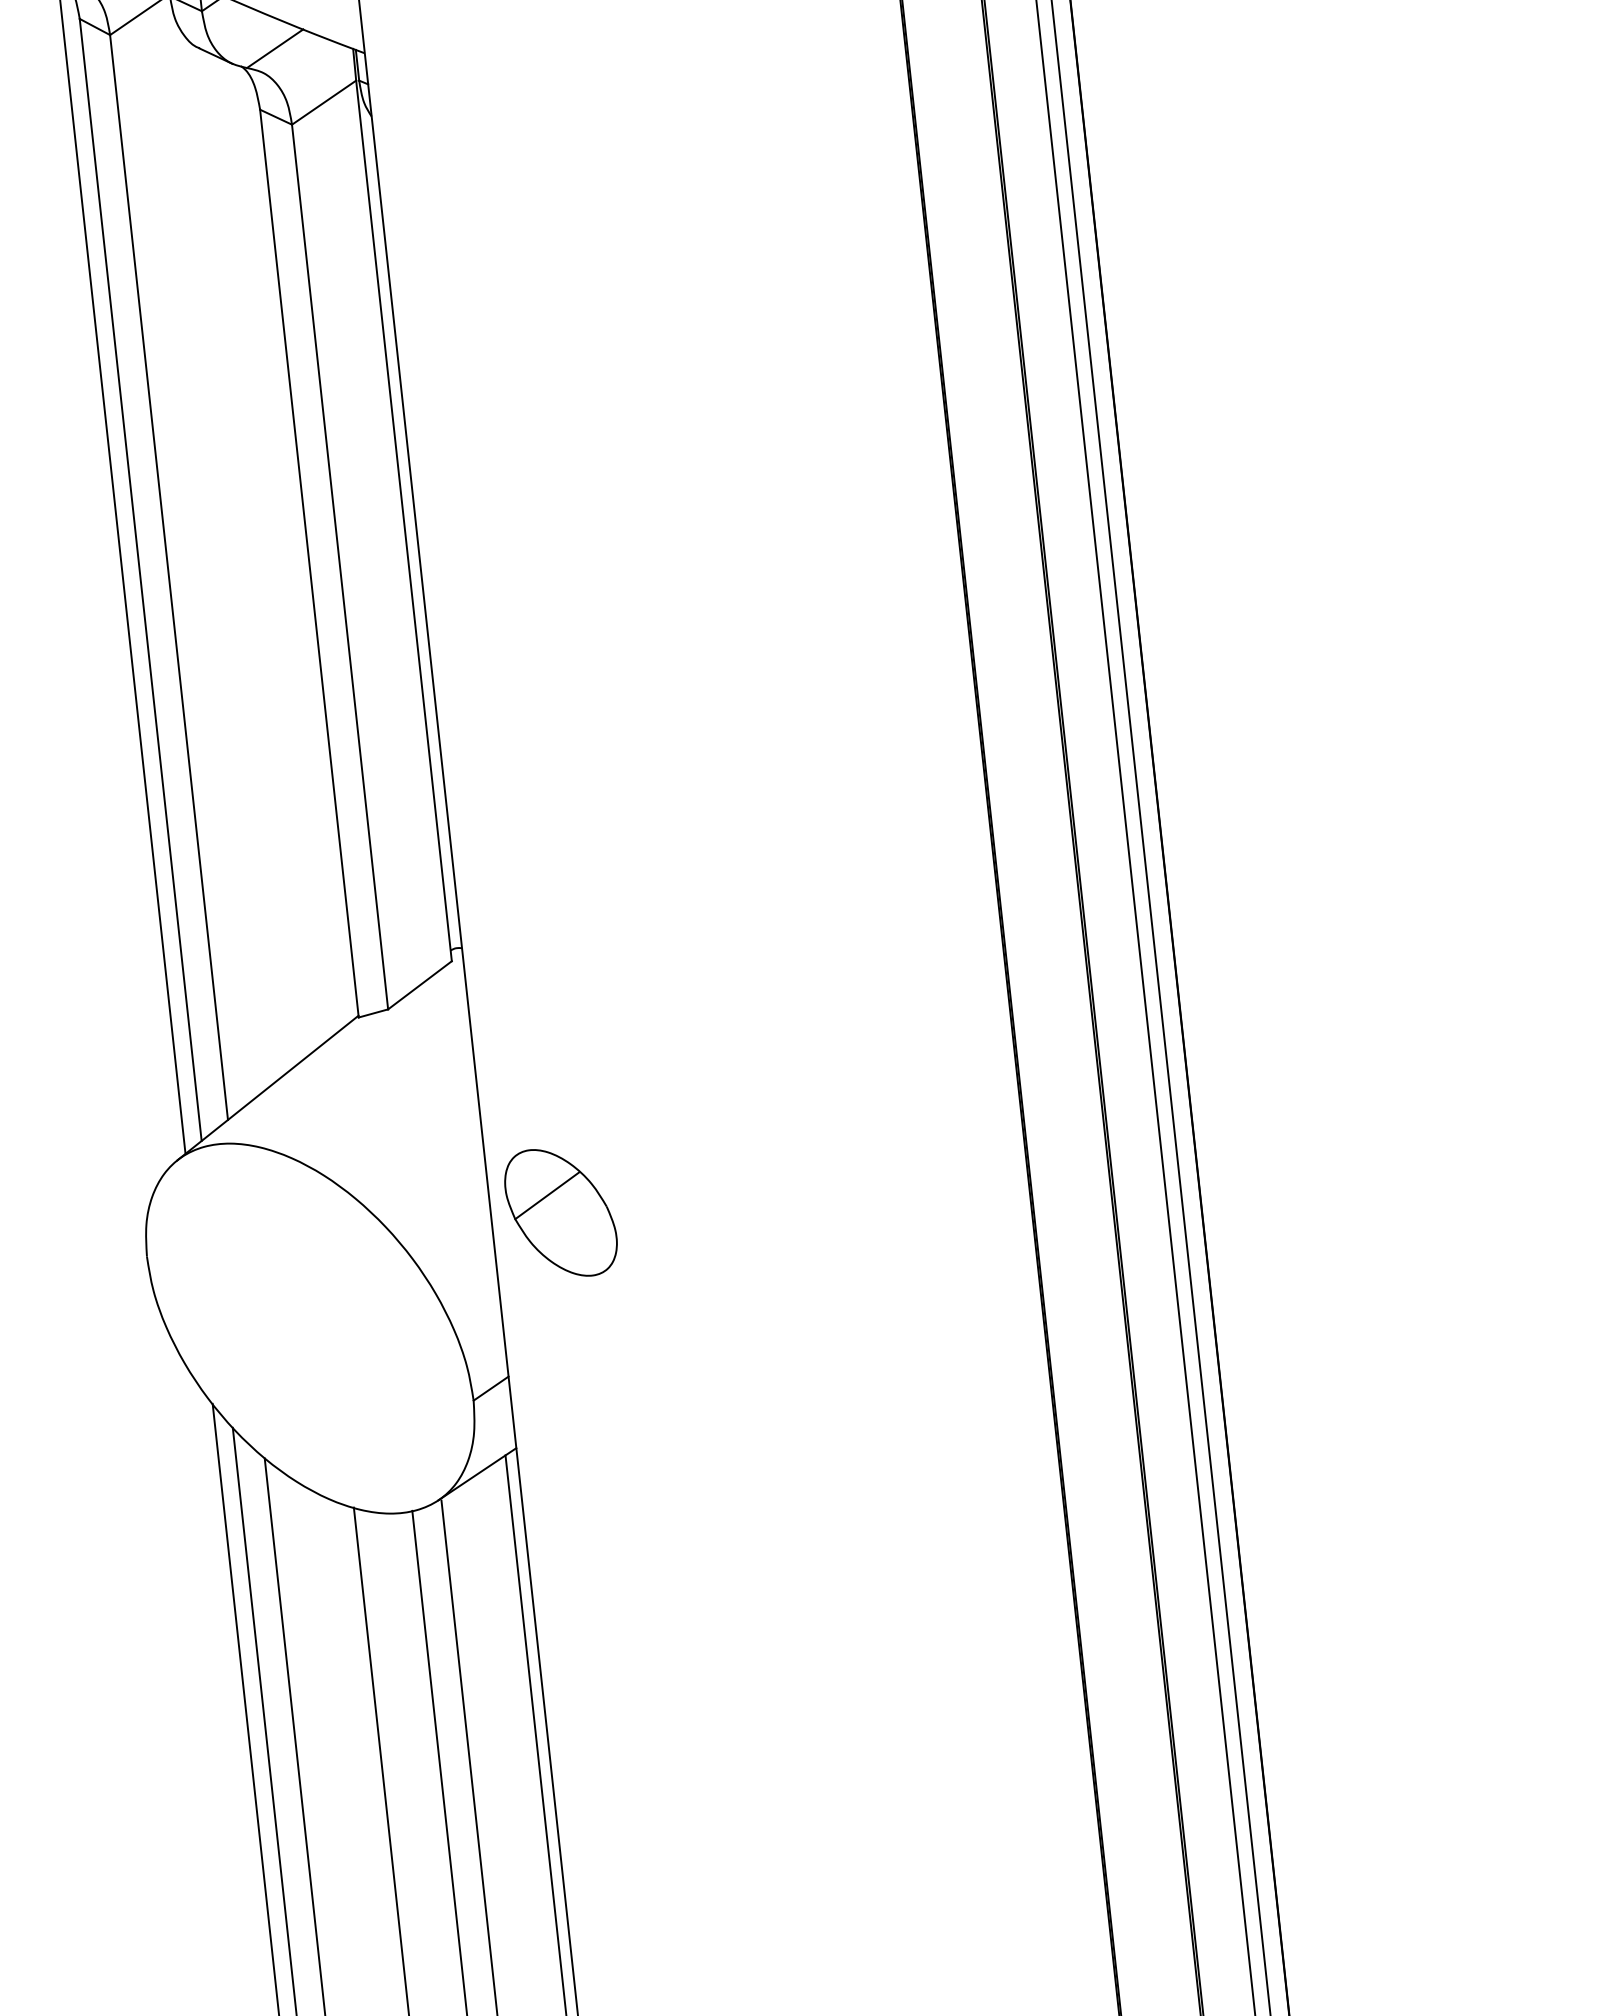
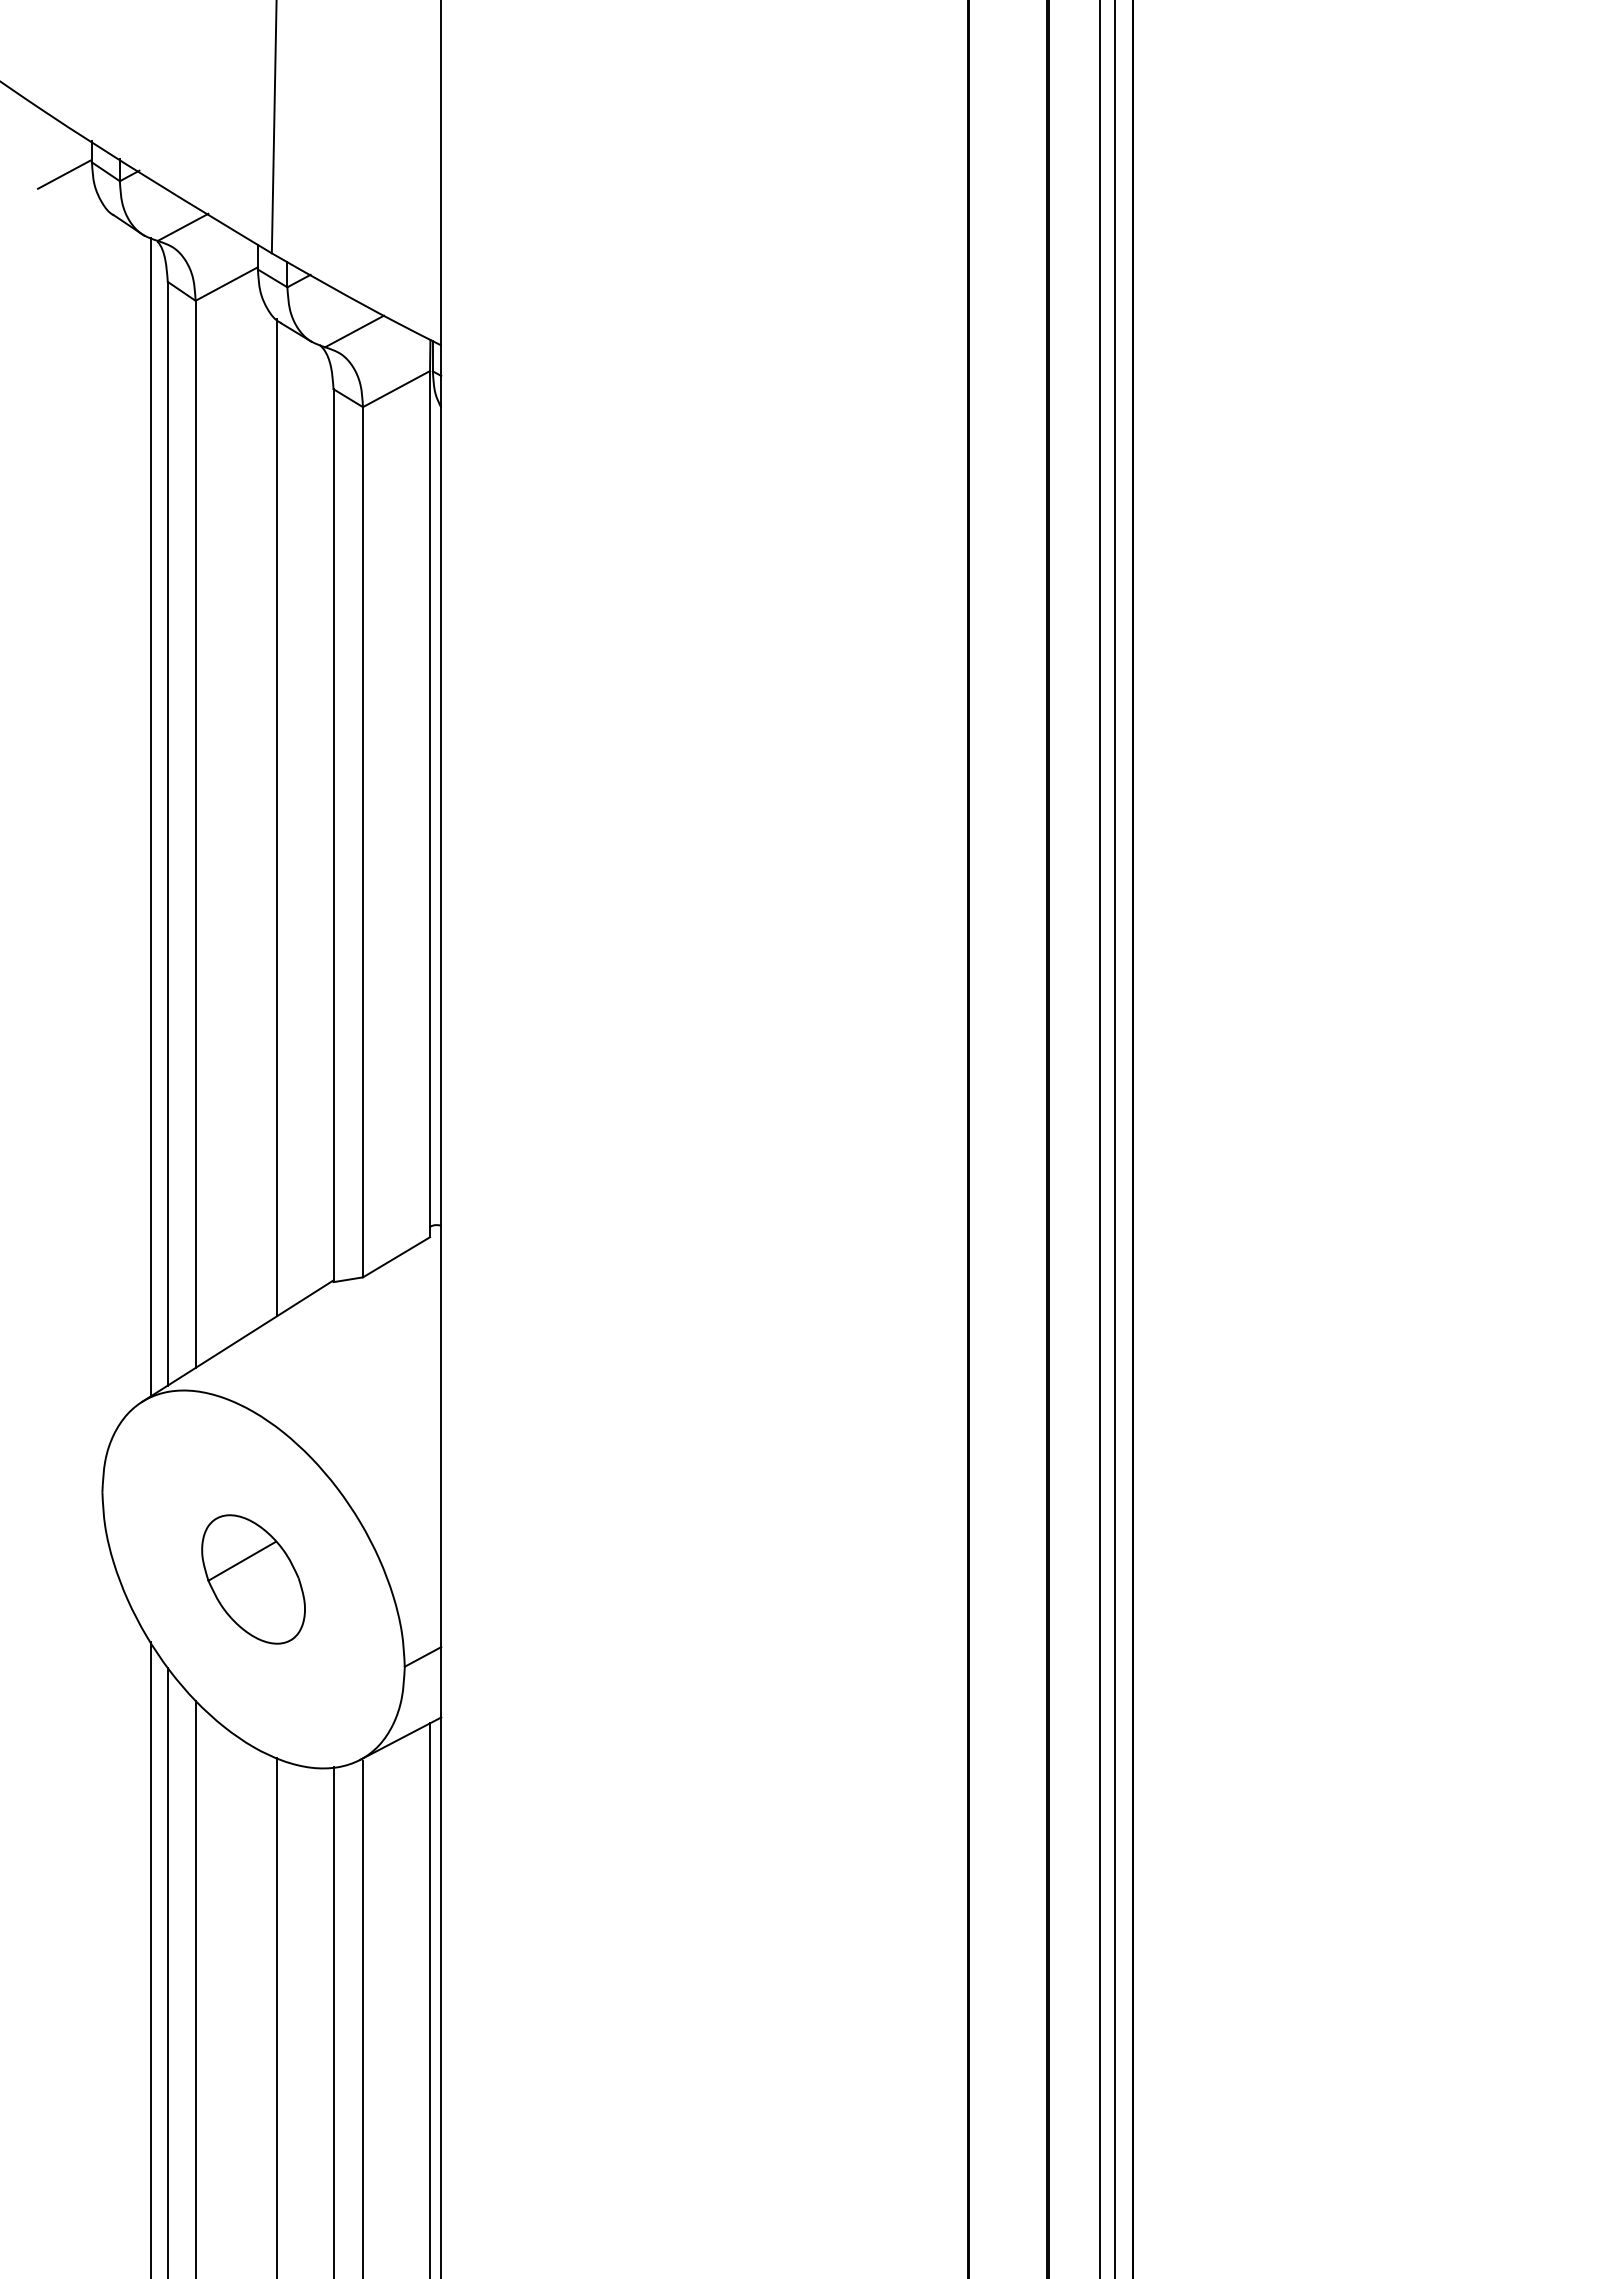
line: (250, 551) -> (277, 817), added
part: (560, 1212) -> (253, 1579), moved

